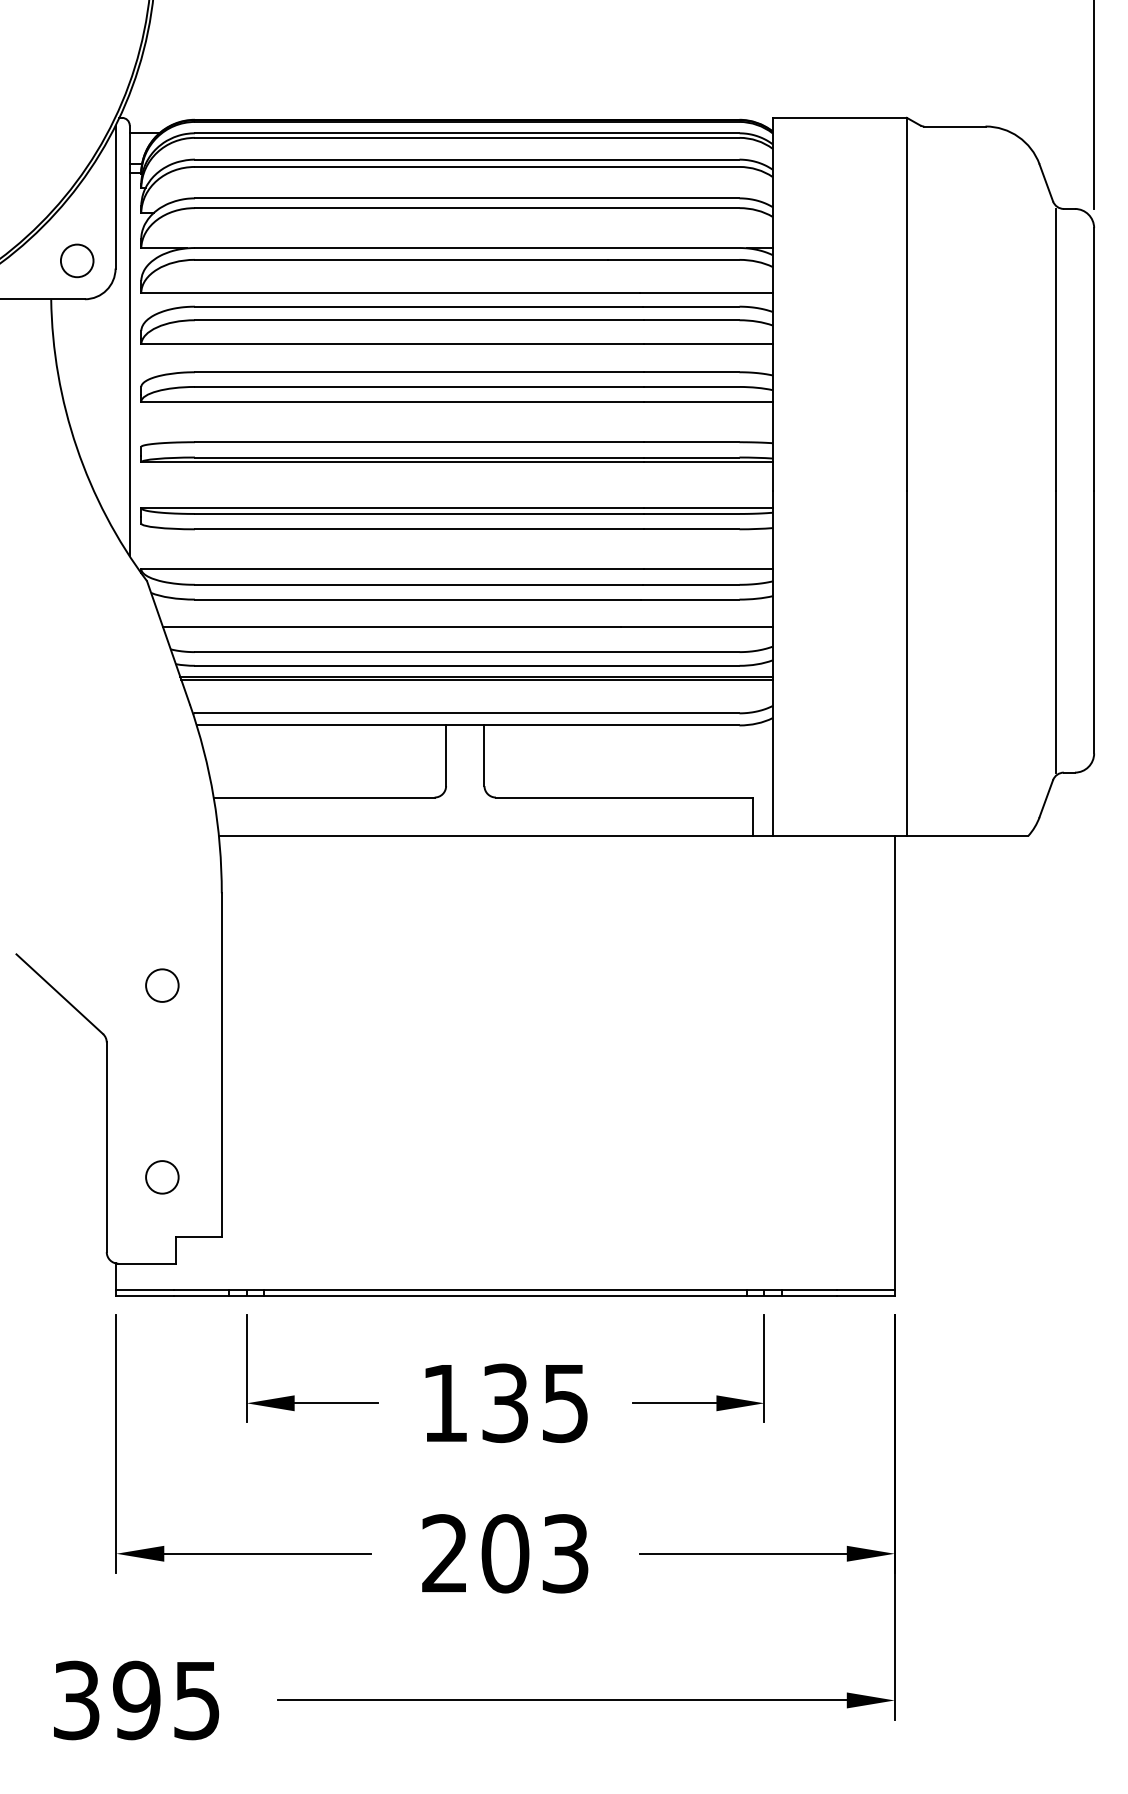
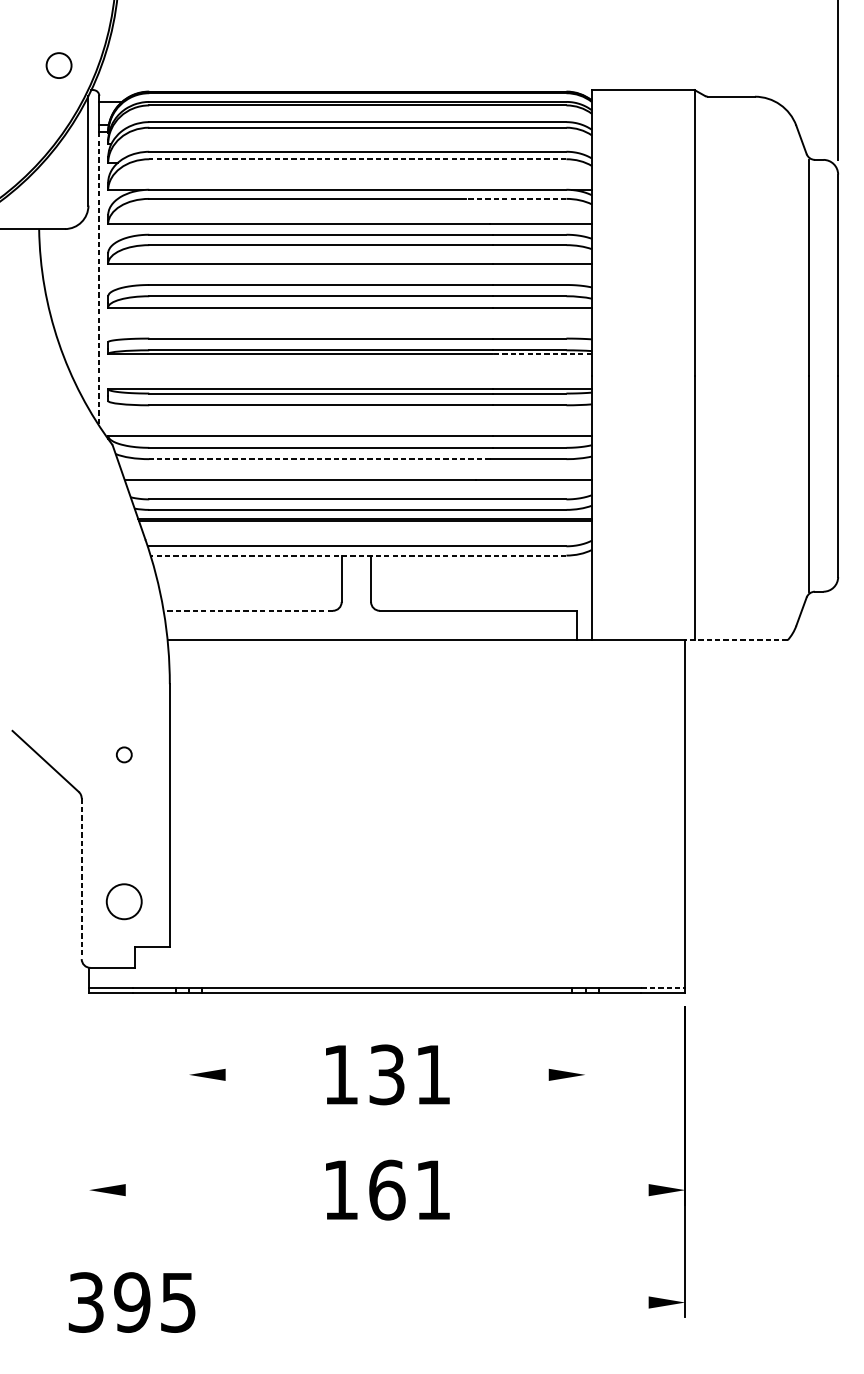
line: (466, 208) -> (357, 159), solid -> dashed
line: (673, 259) -> (515, 198), solid -> dashed
circle: (77, 260) -> (59, 65), moved
line: (129, 364) -> (99, 279), solid -> dashed
line: (708, 462) -> (542, 354), solid -> dashed
line: (417, 599) -> (319, 459), solid -> dashed
line: (467, 725) -> (358, 555), solid -> dashed
line: (323, 797) -> (247, 610), solid -> dashed
line: (961, 835) -> (736, 639), solid -> dashed
circle: (162, 985) -> (124, 754), size x0.6
line: (106, 1147) -> (81, 878), solid -> dashed
circle: (162, 1177) -> (124, 901), size x1.4
line: (866, 1290) -> (663, 988), solid -> dashed
line: (246, 1368) -> (188, 1048), removed
line: (764, 1368) -> (585, 1048), removed
line: (335, 1403) -> (256, 1075), removed
line: (674, 1403) -> (516, 1075), removed
text: (565, 1404) -> (433, 1075), 135 -> 131
line: (116, 1443) -> (89, 1105), removed
line: (267, 1553) -> (204, 1189), removed
text: (505, 1553) -> (387, 1189), 203 -> 161
line: (742, 1553) -> (568, 1189), removed
text: (136, 1700) -> (132, 1302), moved
line: (561, 1700) -> (430, 1302), removed

